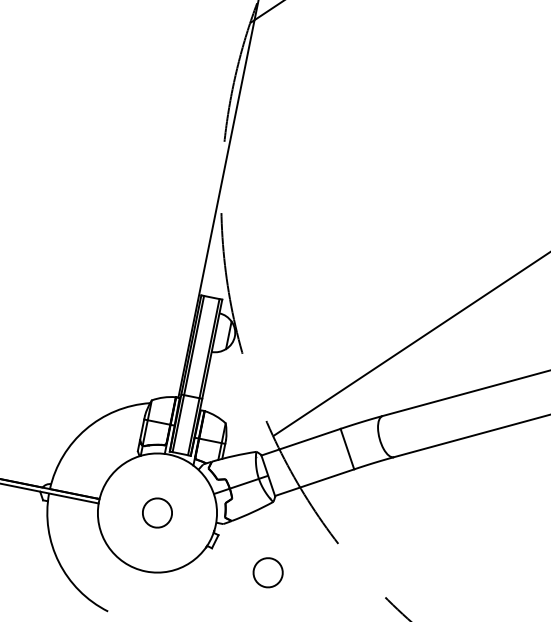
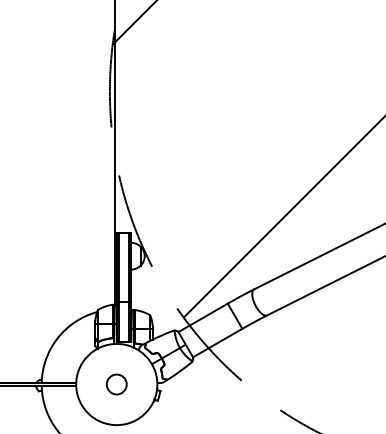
circle: (267, 572) -> (198, 409), removed

